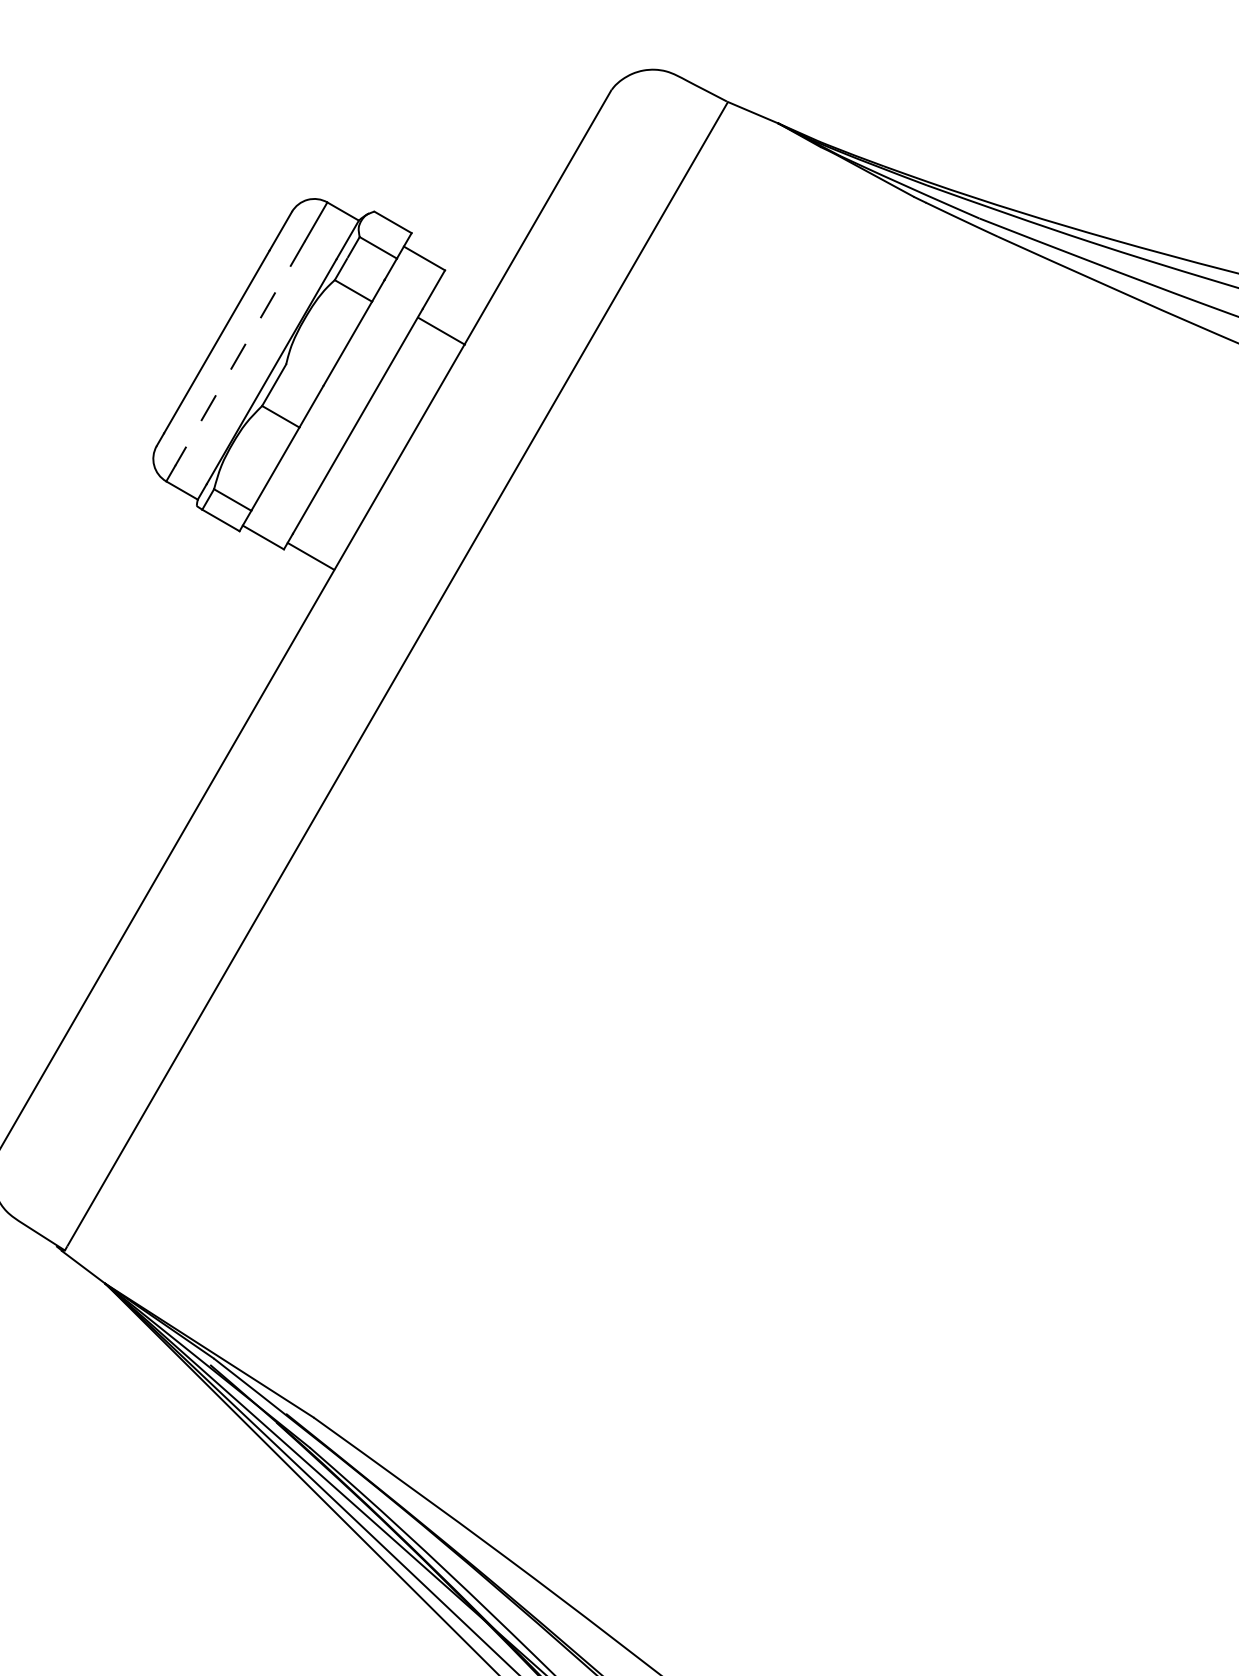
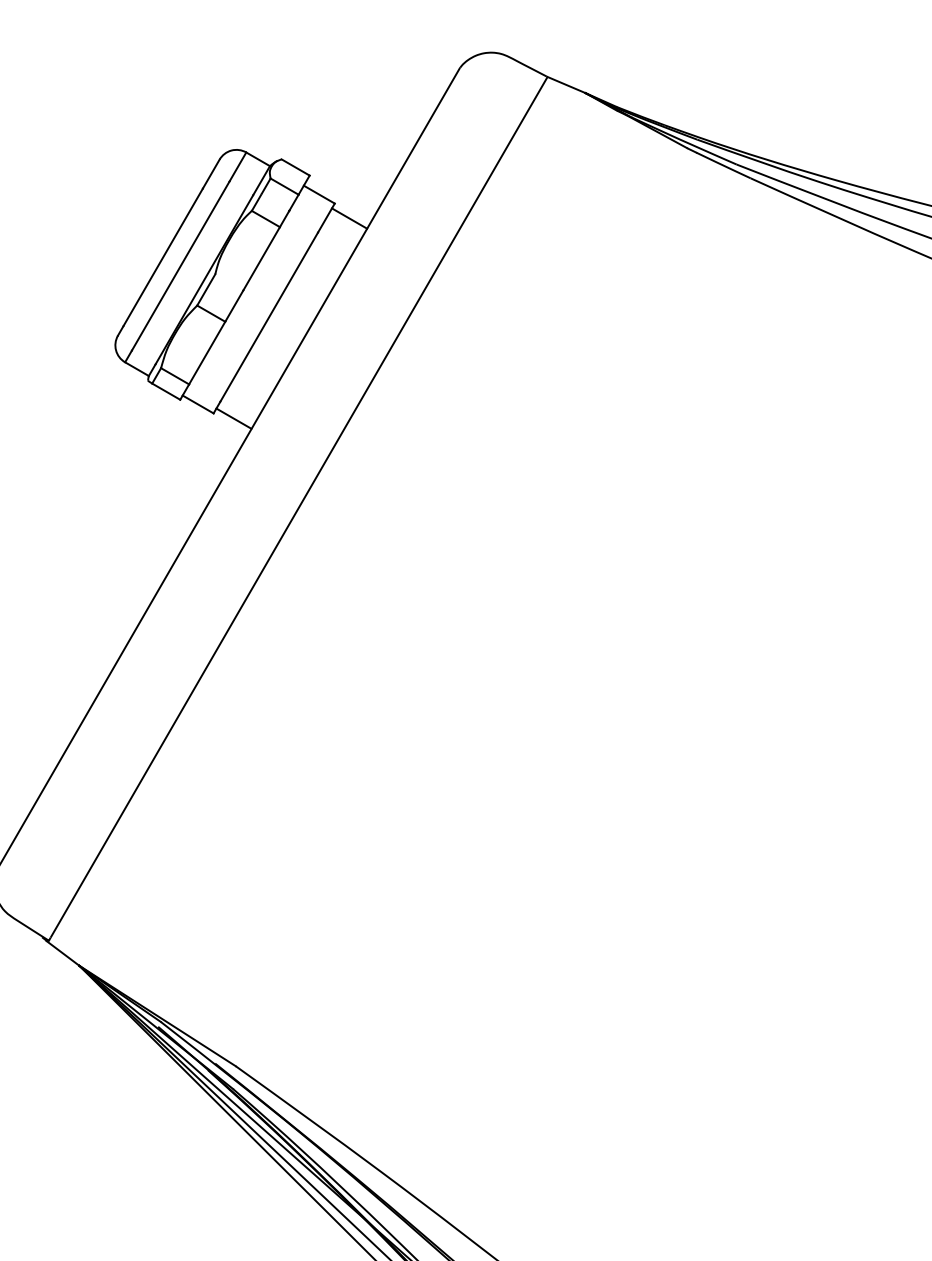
line: (441, 330) -> (349, 217), moved
line: (240, 353) -> (180, 266), dashed -> solid

